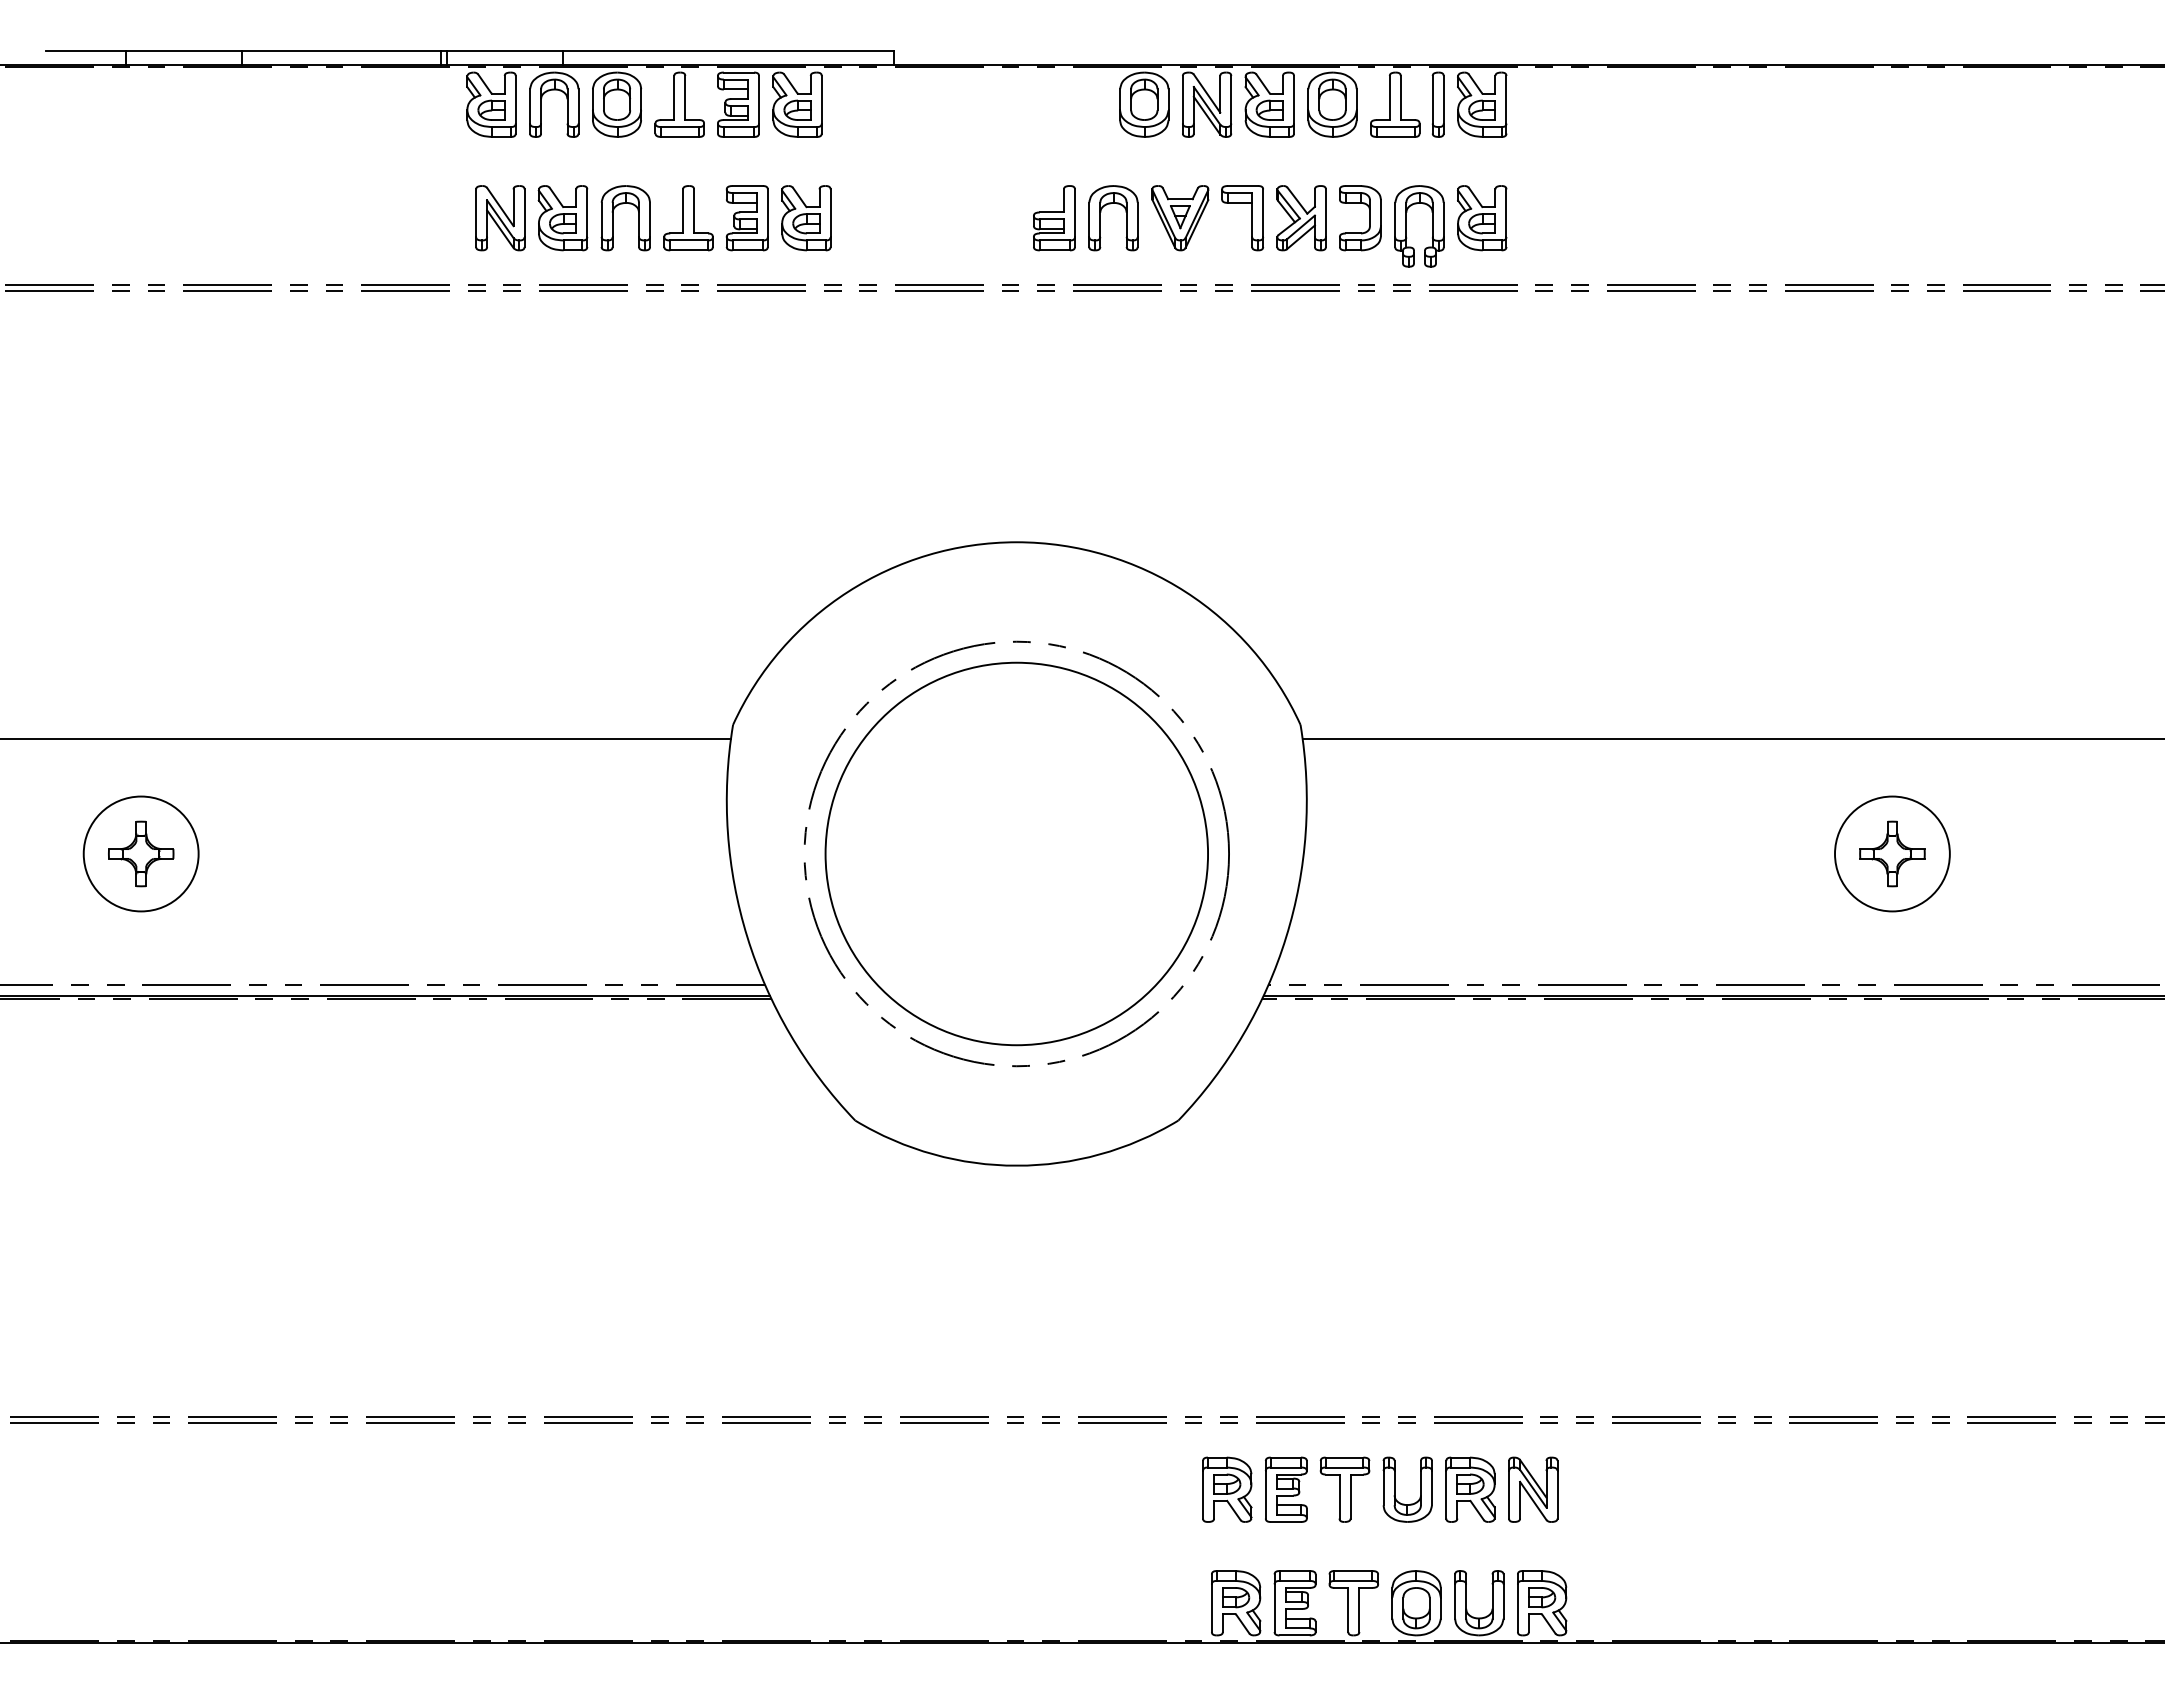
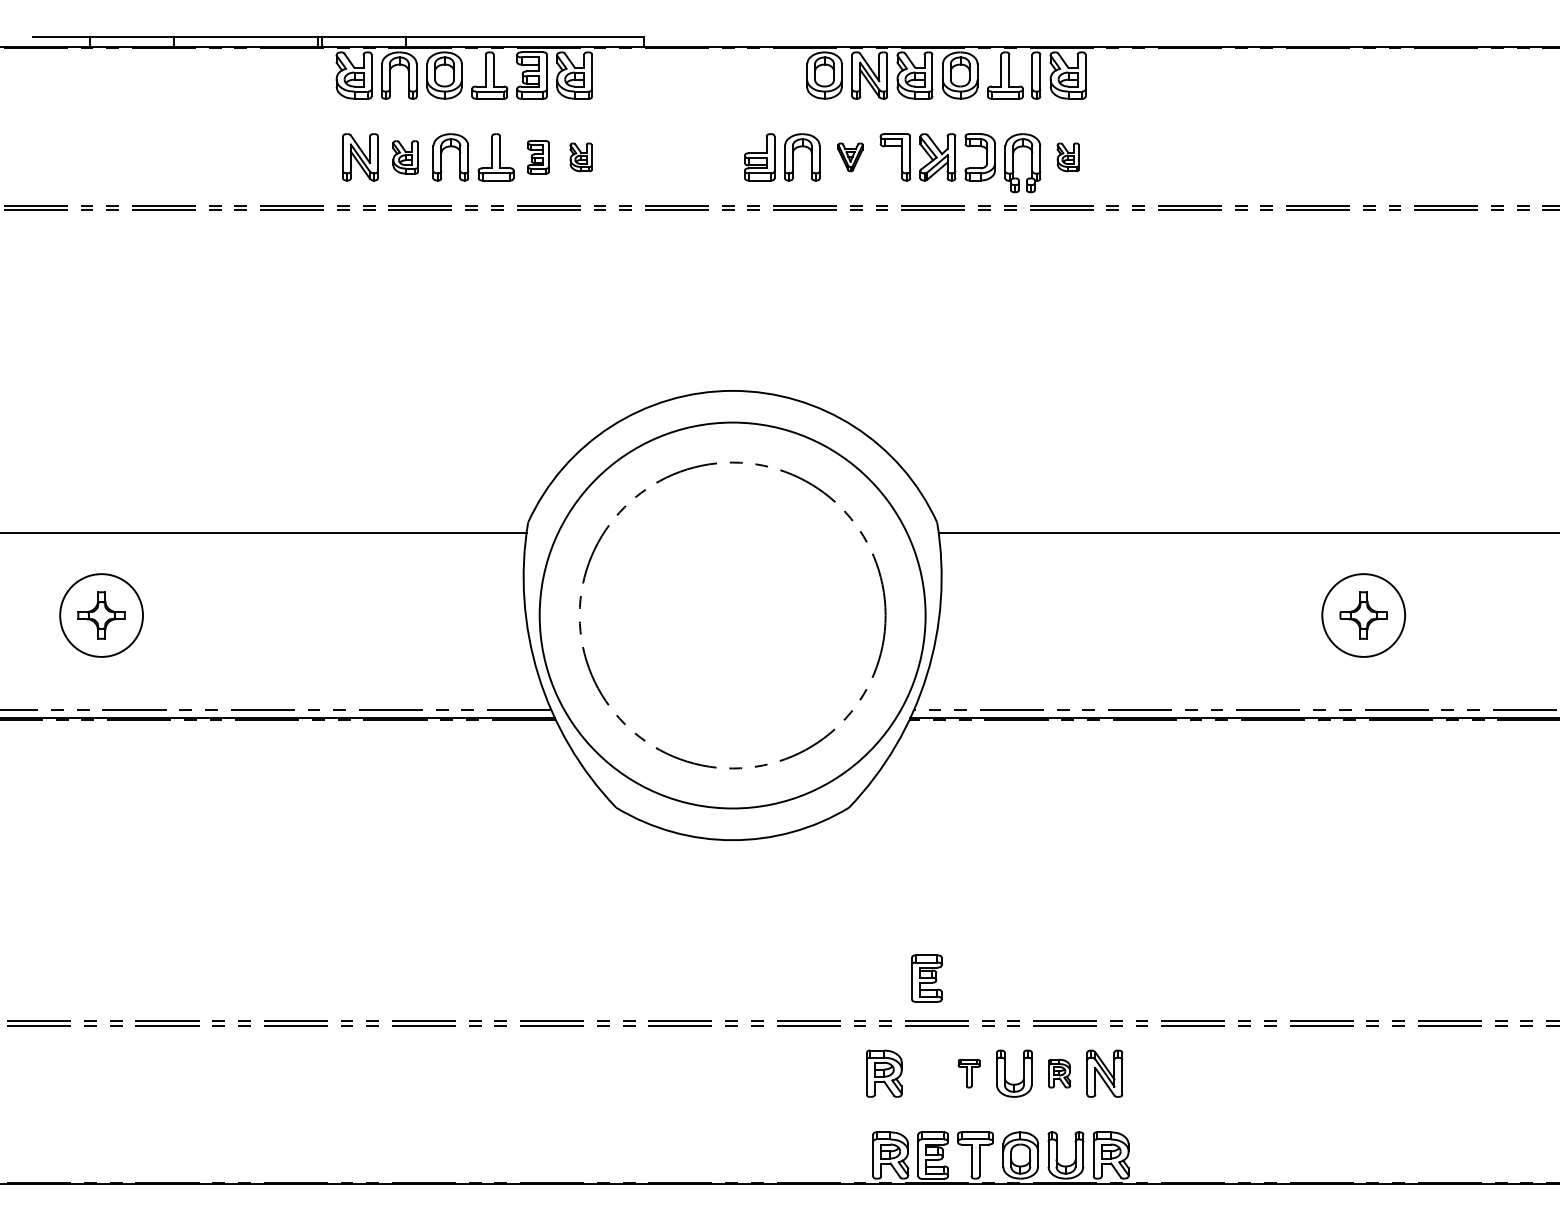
part: (562, 218) -> (405, 157), size x0.7
part: (746, 218) -> (537, 157), size x0.7
part: (806, 218) -> (581, 157), size x0.6
part: (1180, 218) -> (850, 157), size x0.6
part: (1482, 218) -> (1068, 157), size x0.6
circle: (1016, 853) -> (732, 615), size x1.4
part: (1286, 1489) -> (927, 978), moved
part: (1344, 1489) -> (968, 1073), size x0.6
part: (1470, 1489) -> (1059, 1073), size x0.6

